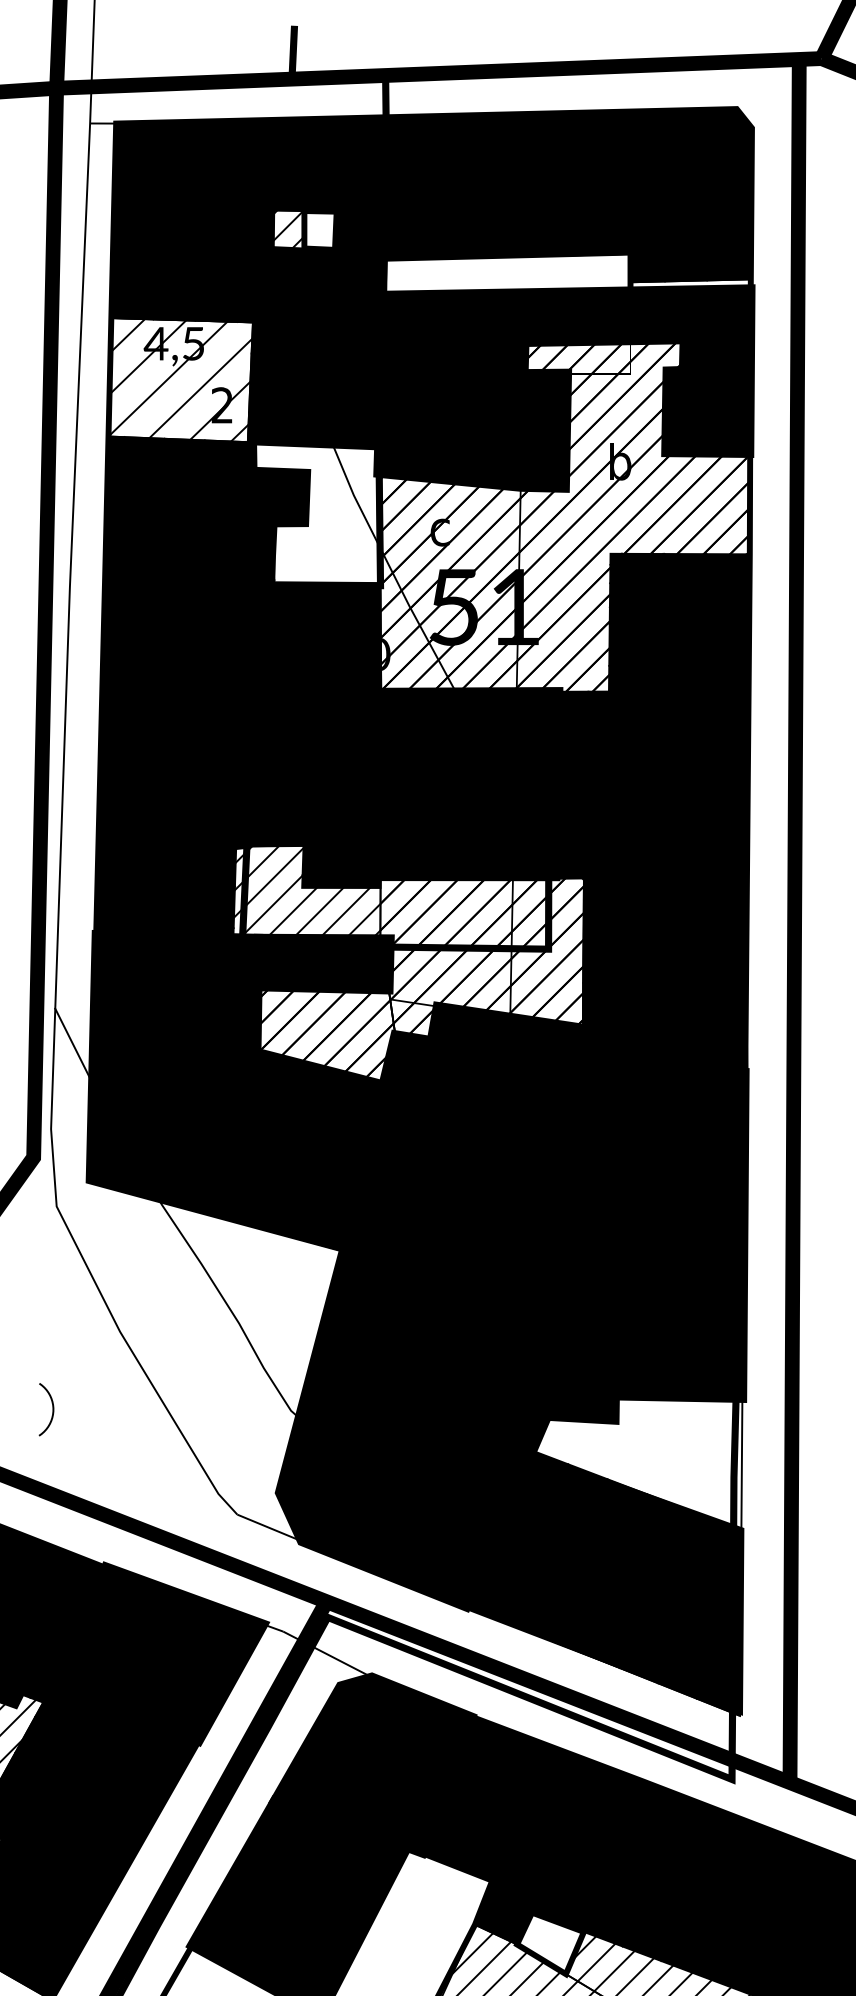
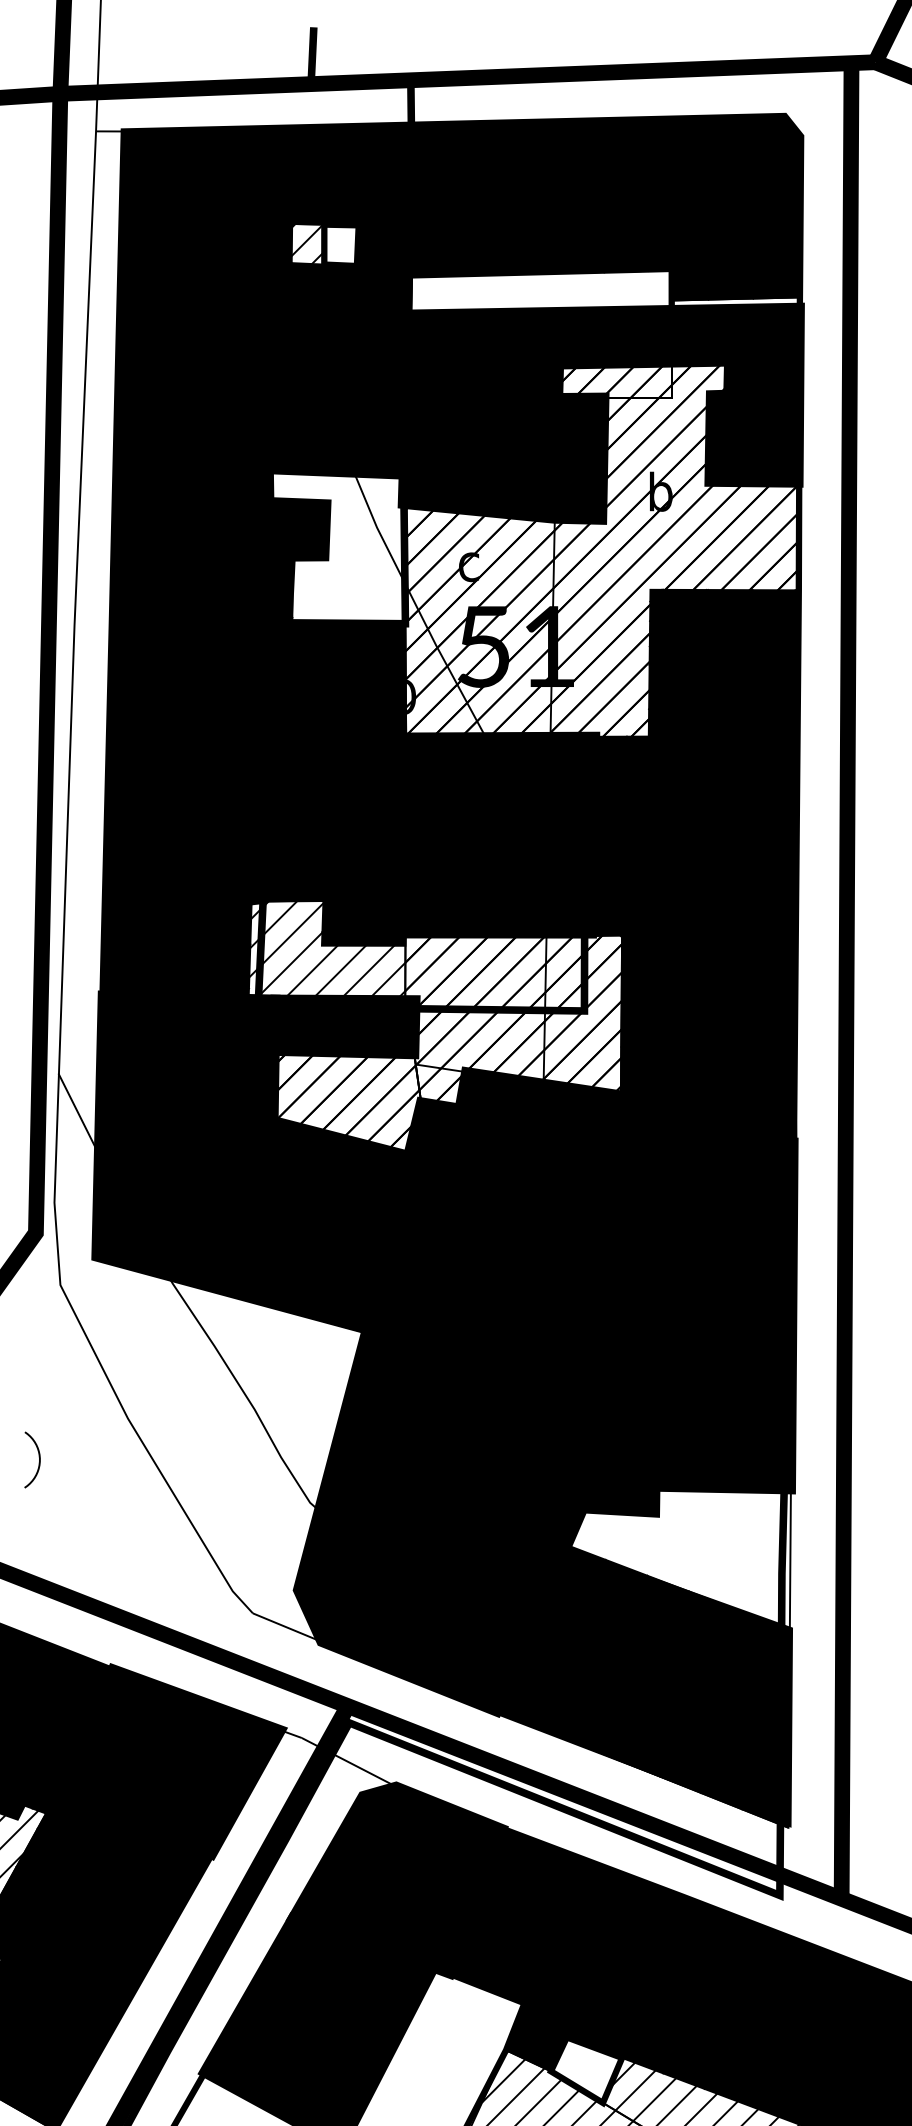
fill: (180, 380) -> (192, 405), added
curve: (52, 1409) -> (38, 1459), moved

